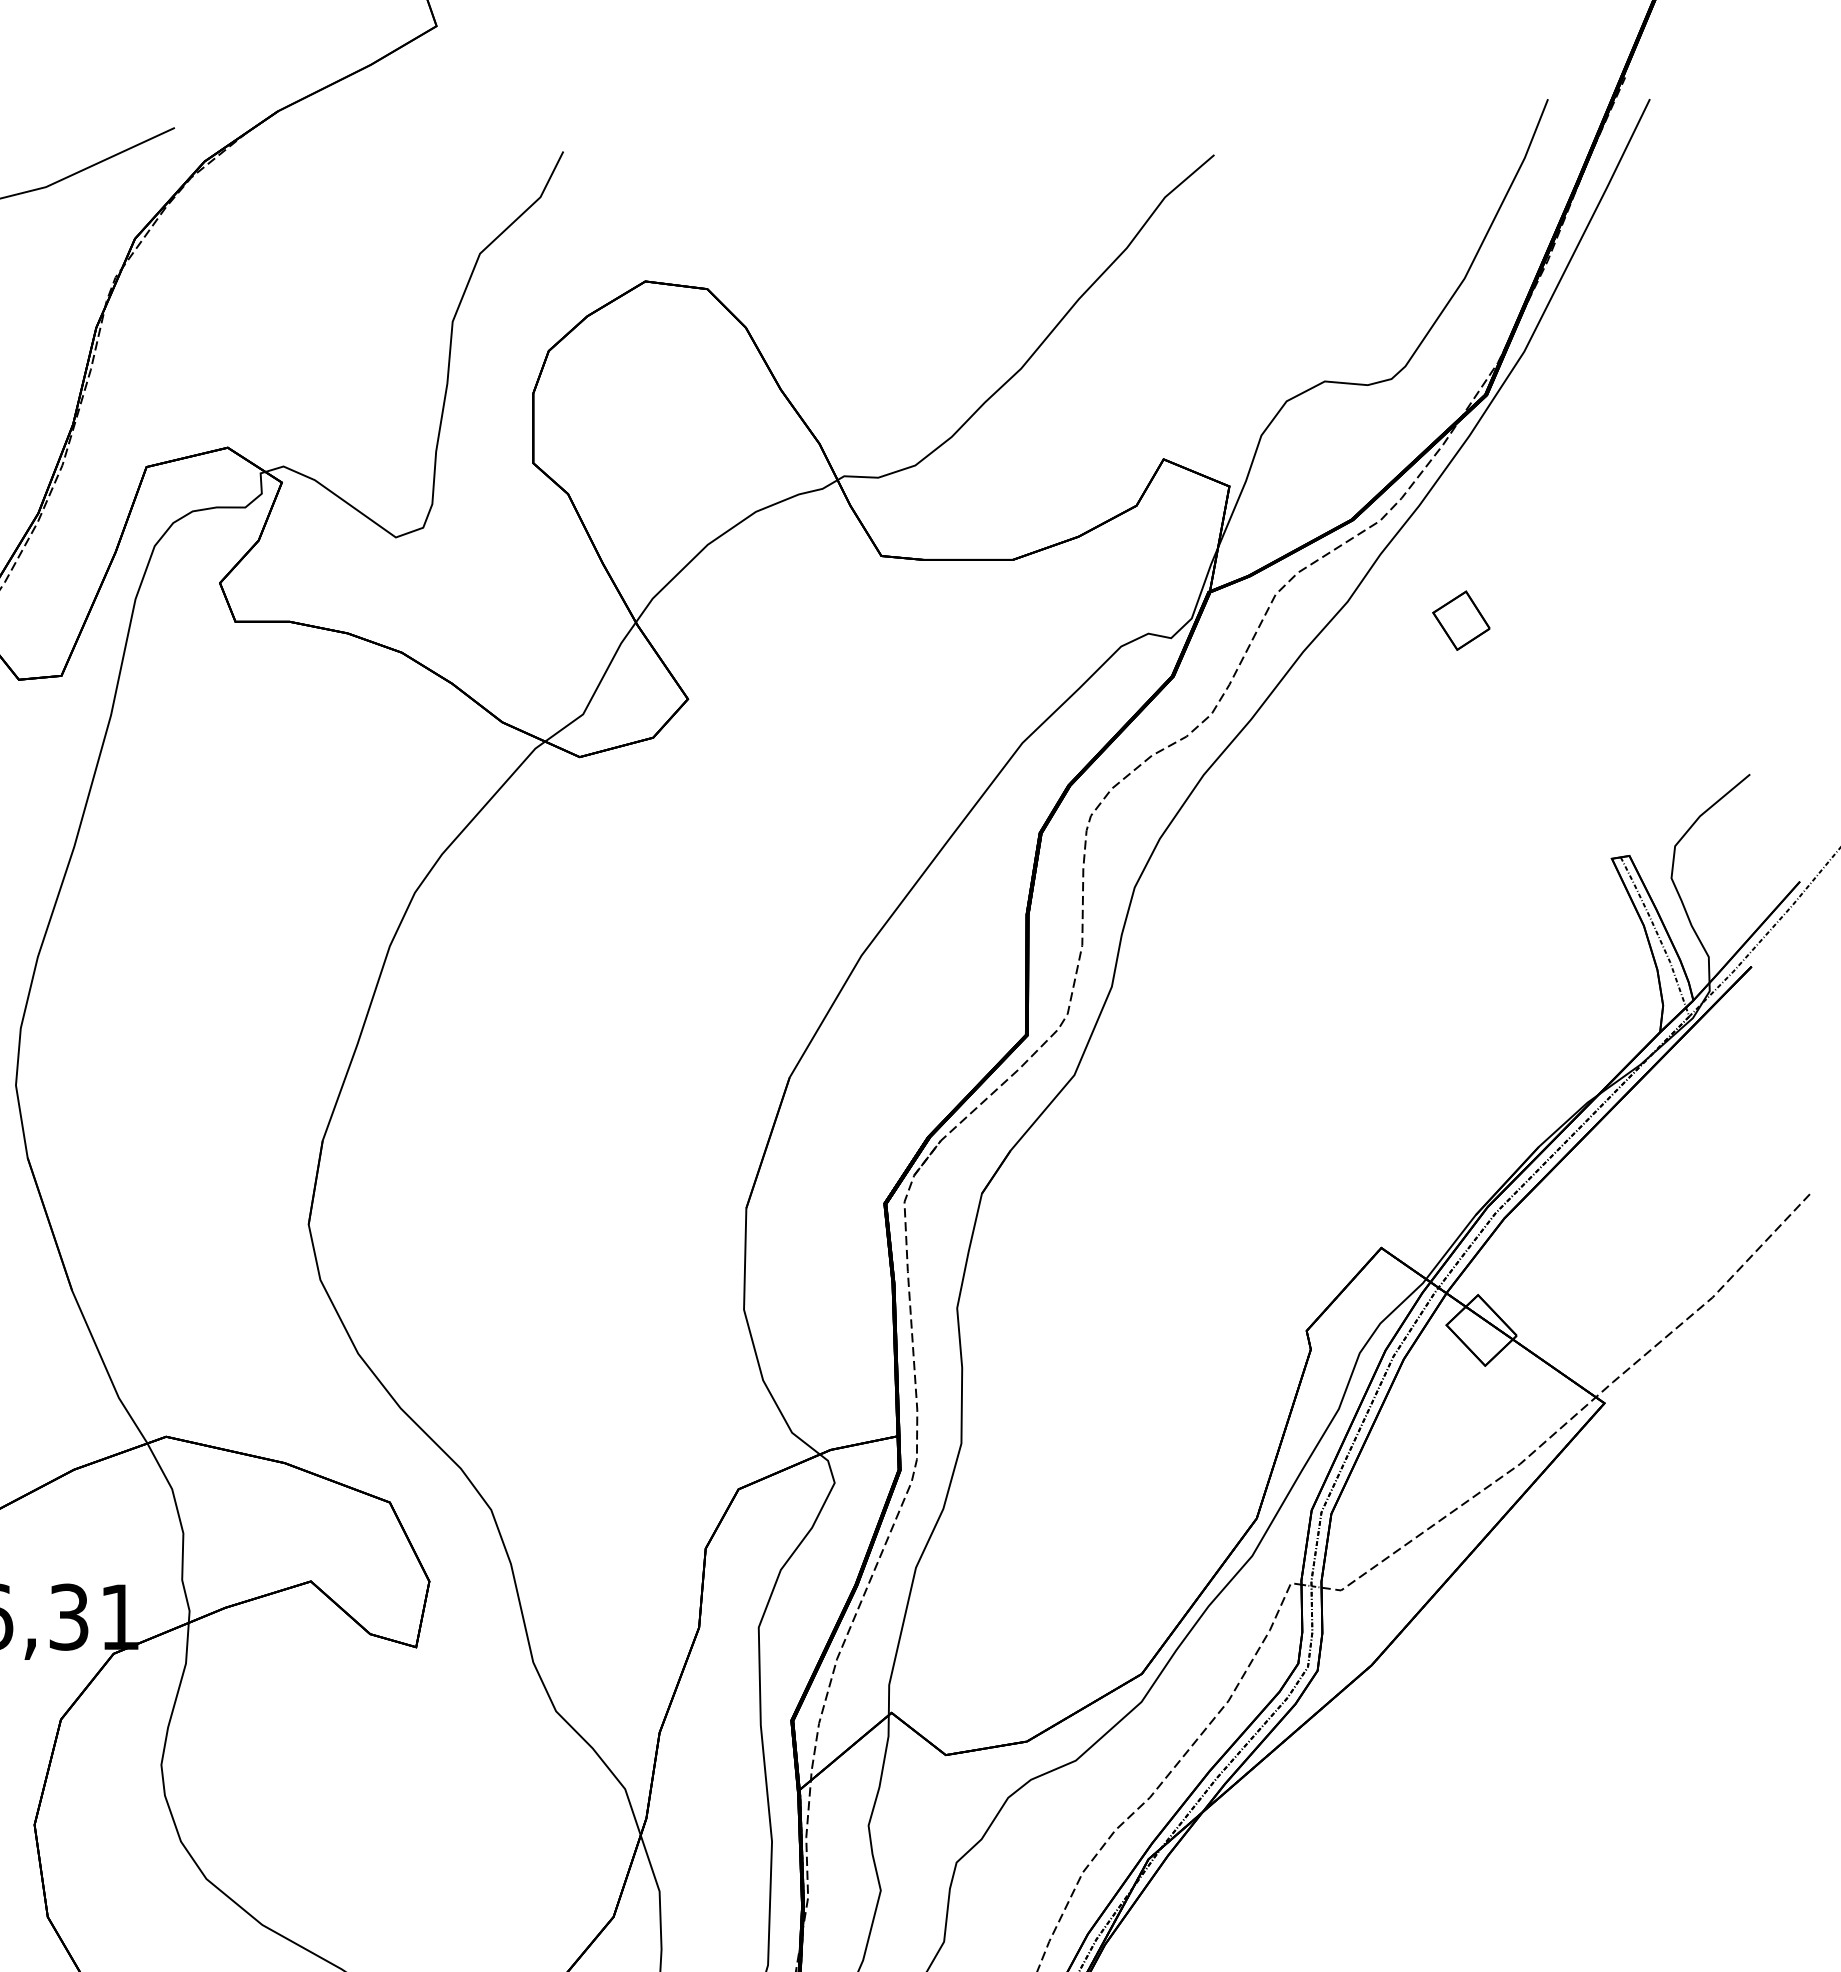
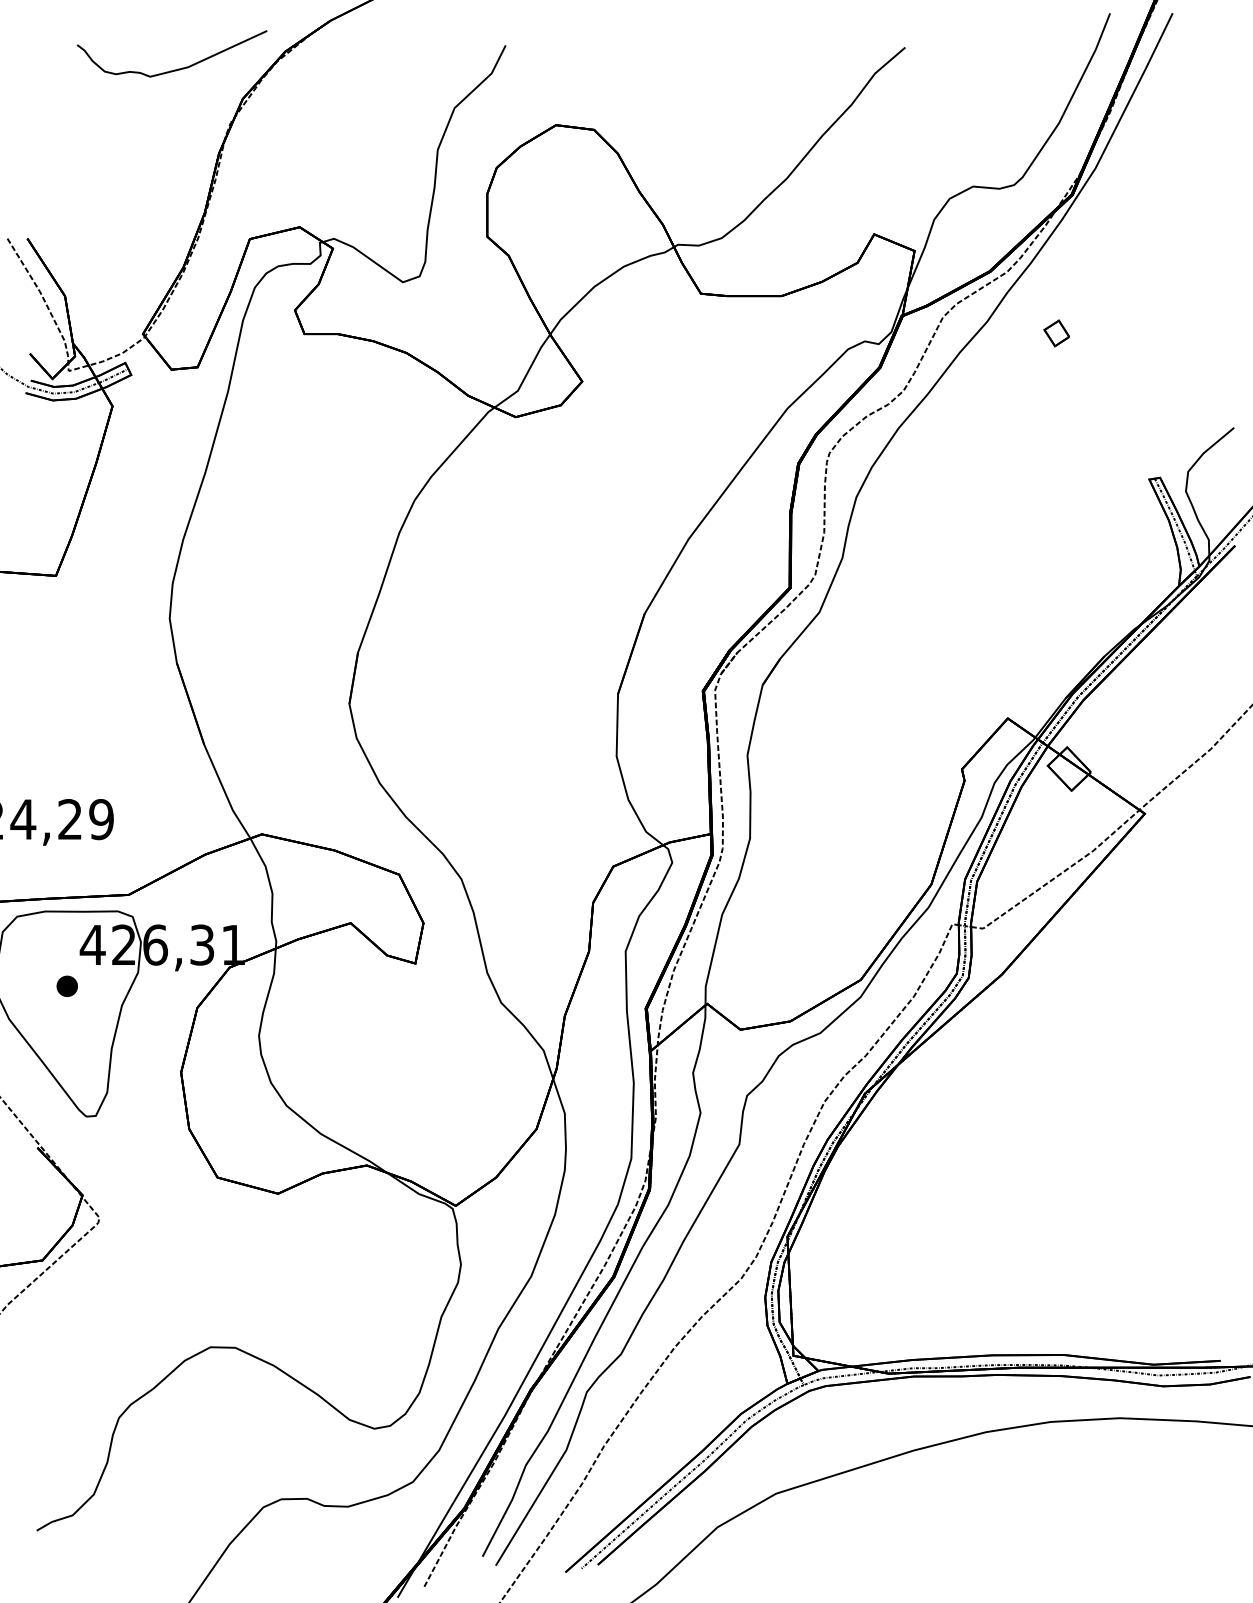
part: (1460, 620) -> (1056, 333), size x0.71

